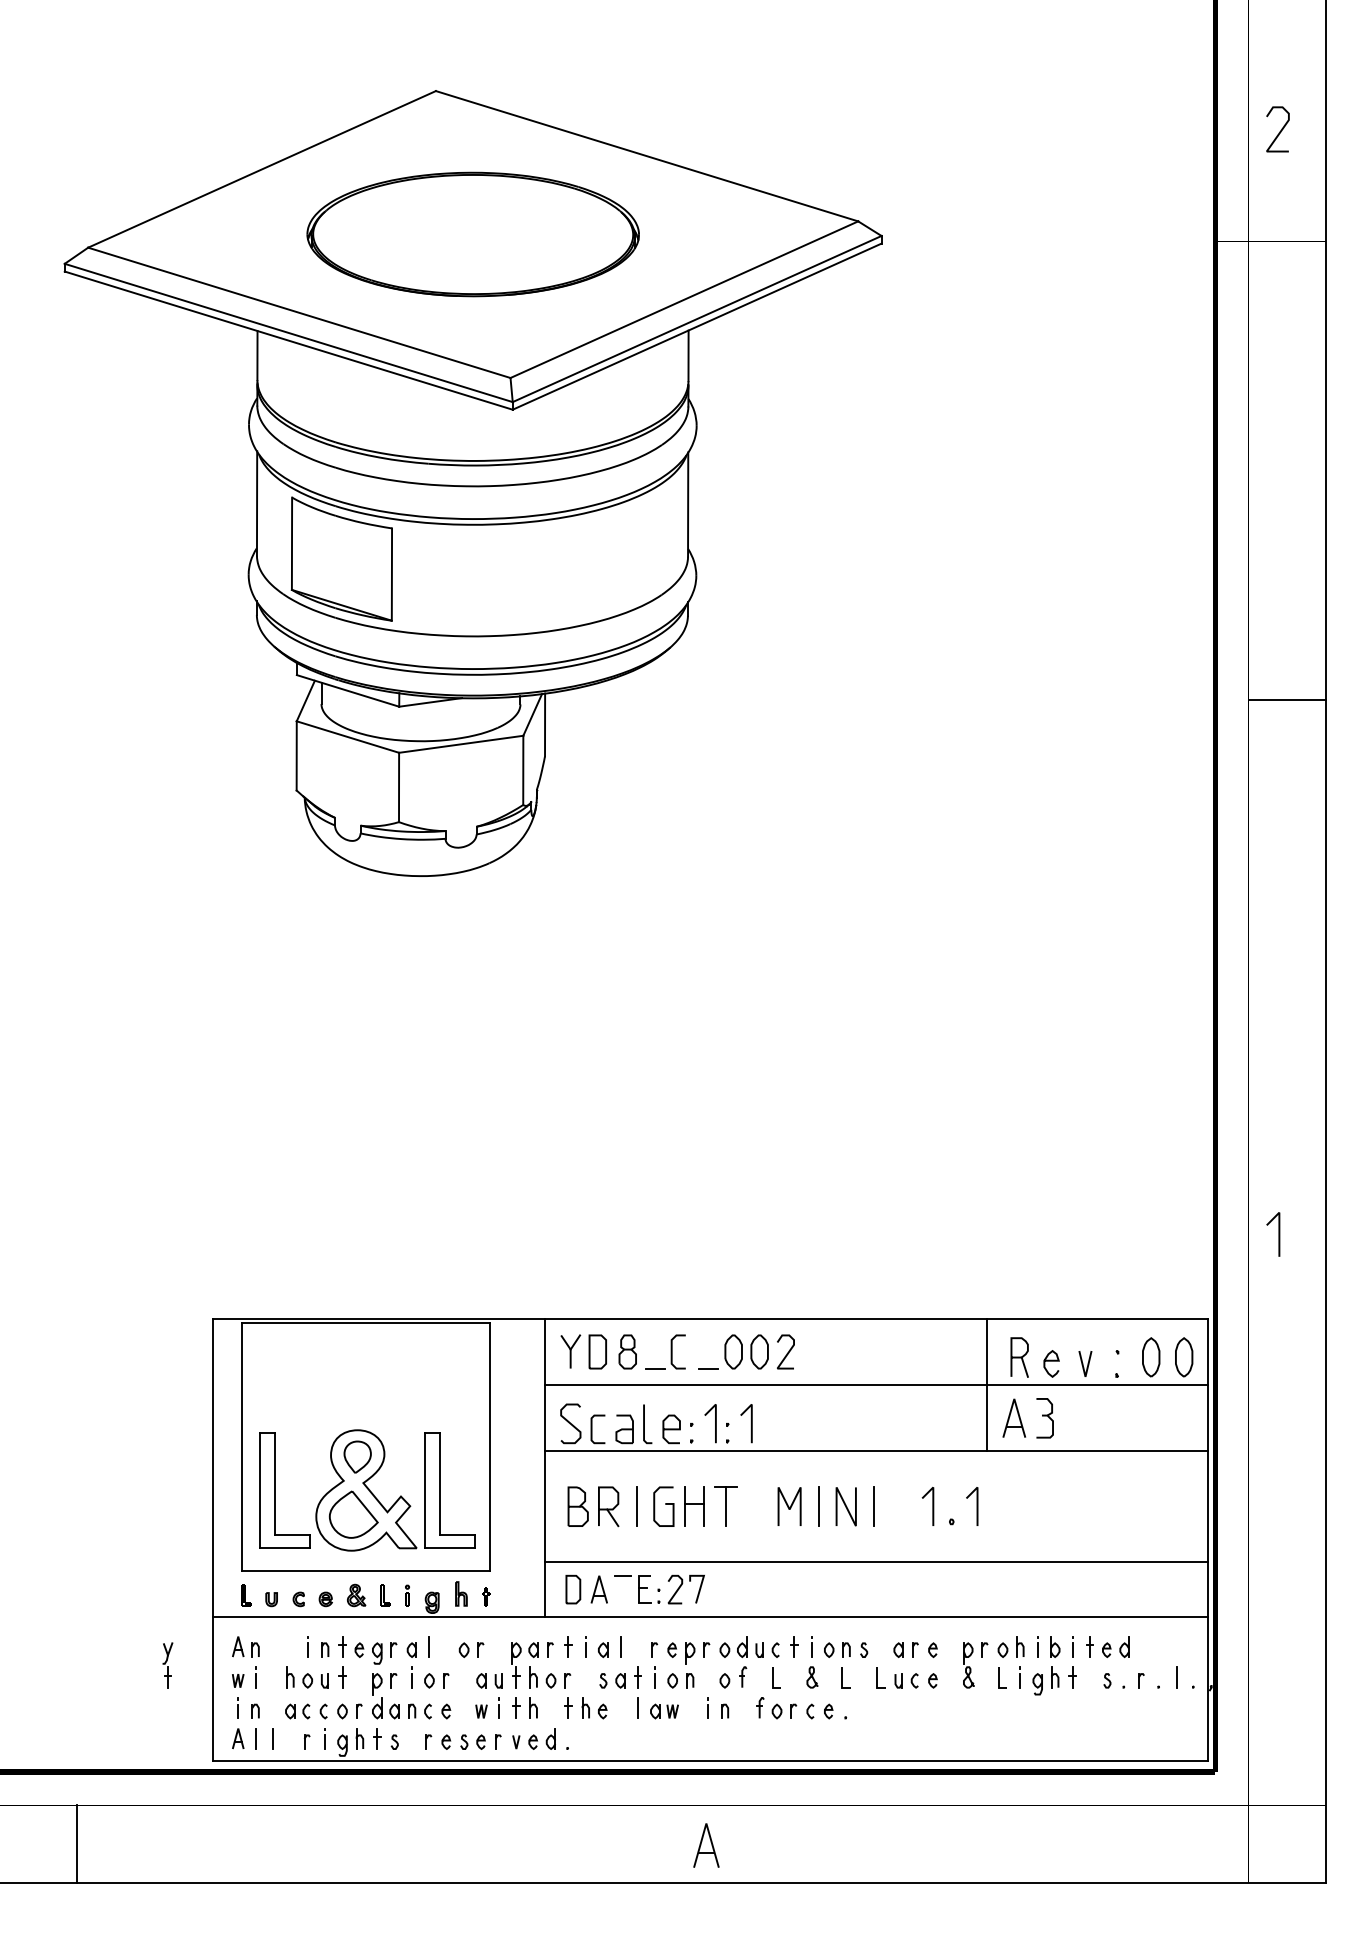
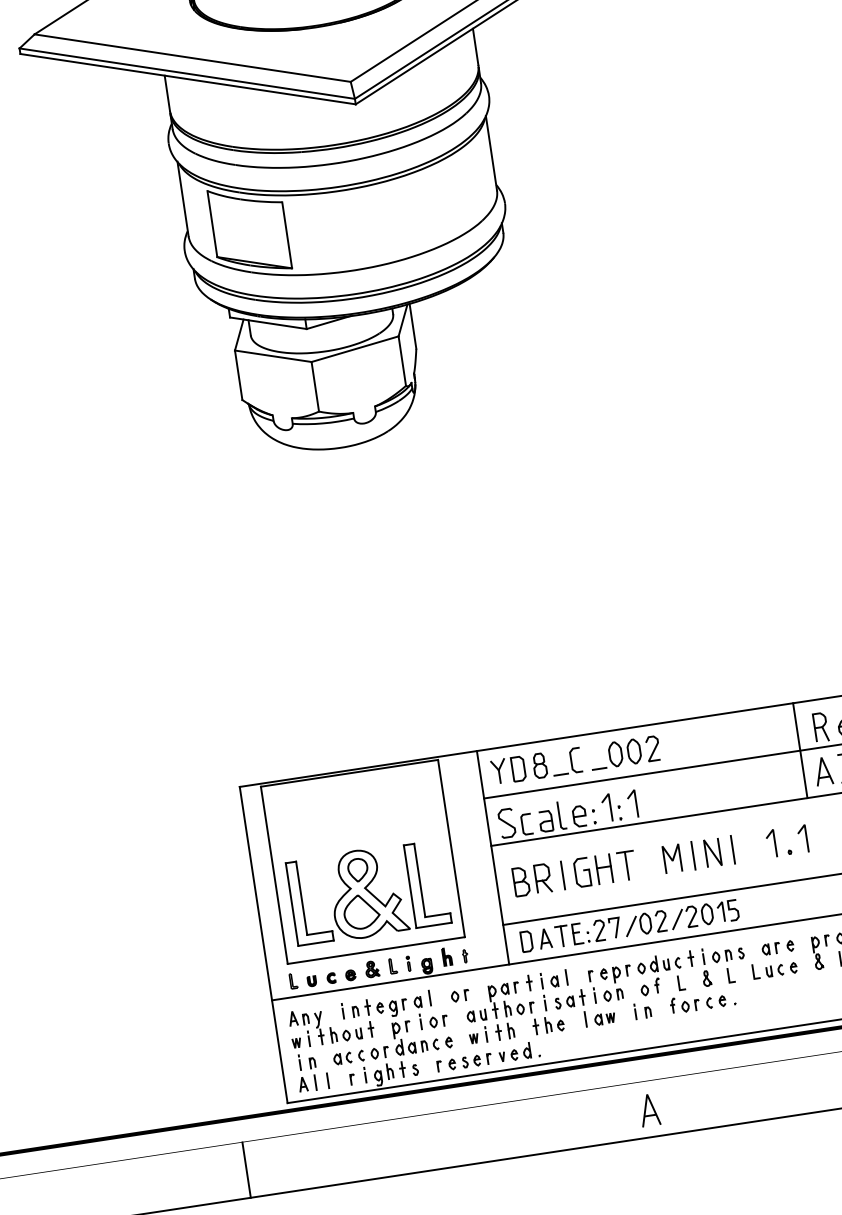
line: (622, 1589) -> (561, 936), added
part: (789, 1589) -> (681, 918), added
part: (167, 1665) -> (319, 1028), moved
line: (585, 1677) -> (544, 1003), added
line: (77, 1843) -> (246, 1169), moved

